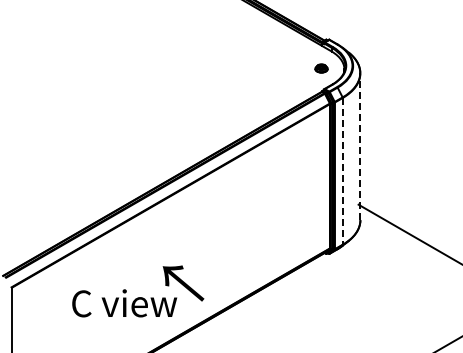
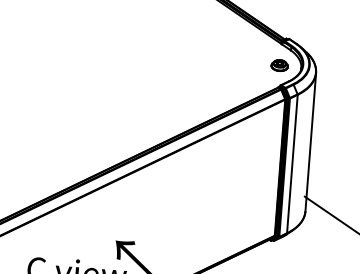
part: (321, 68) -> (279, 65), size x1.43
line: (360, 146) -> (310, 141), dashed -> solid
line: (342, 171) -> (292, 164), dashed -> solid

